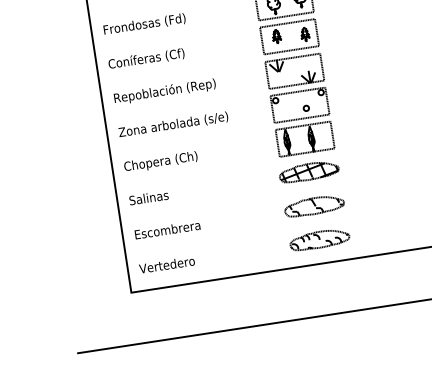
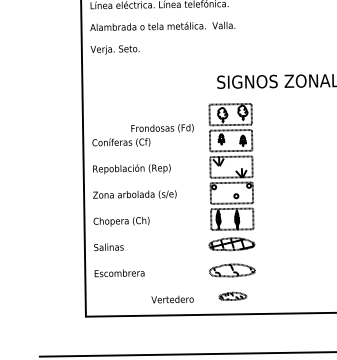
text: (144, 24) -> (162, 128), moved
part: (319, 240) -> (232, 296), size x0.6
text: (166, 264) -> (172, 299), moved

